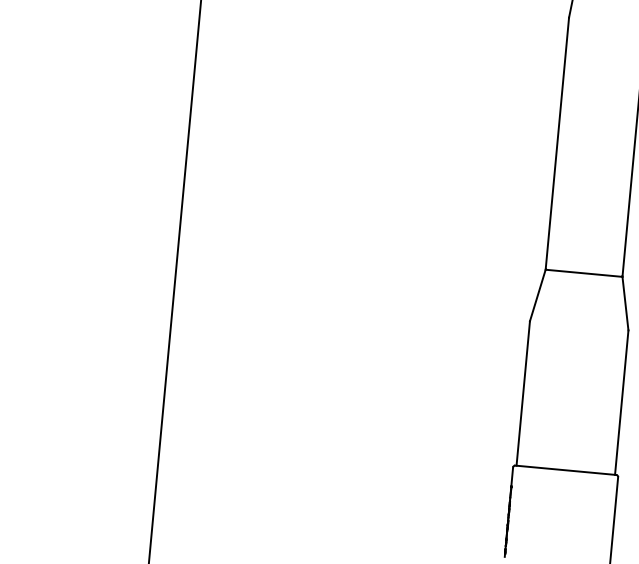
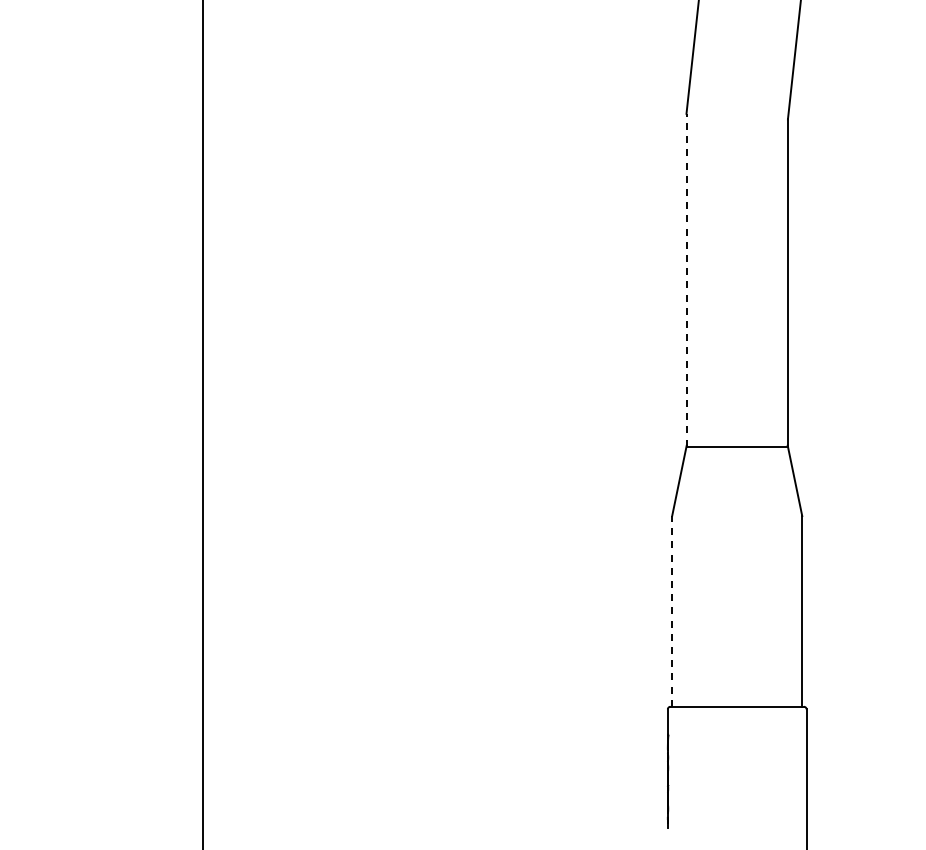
line: (557, 143) -> (686, 279), solid -> dashed
line: (523, 392) -> (672, 610), solid -> dashed

